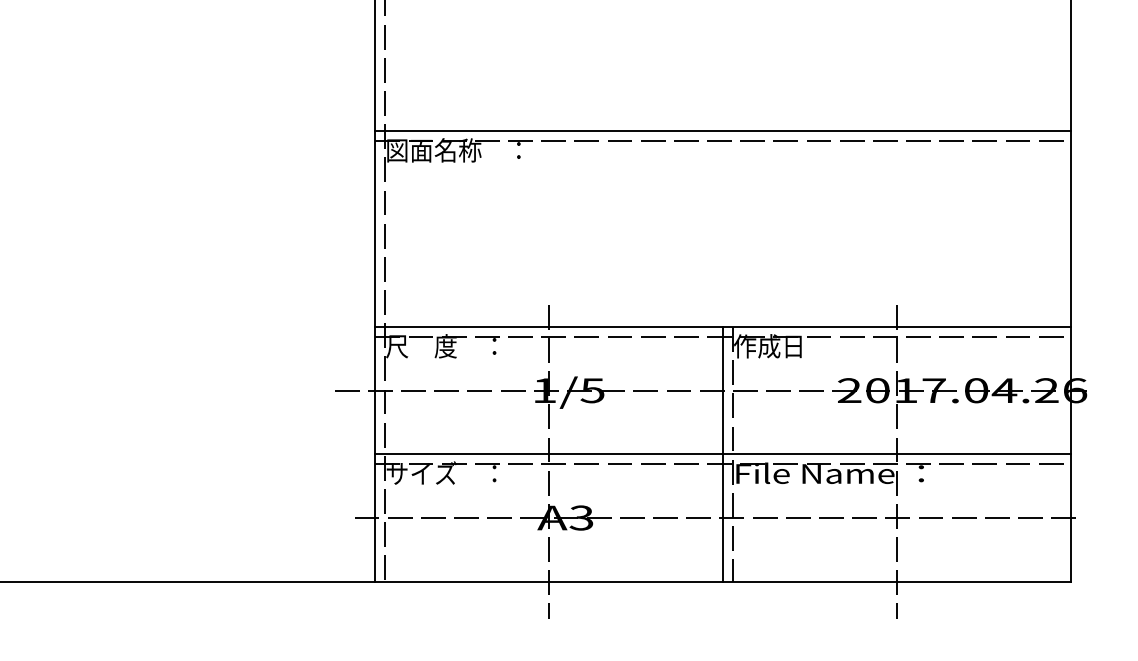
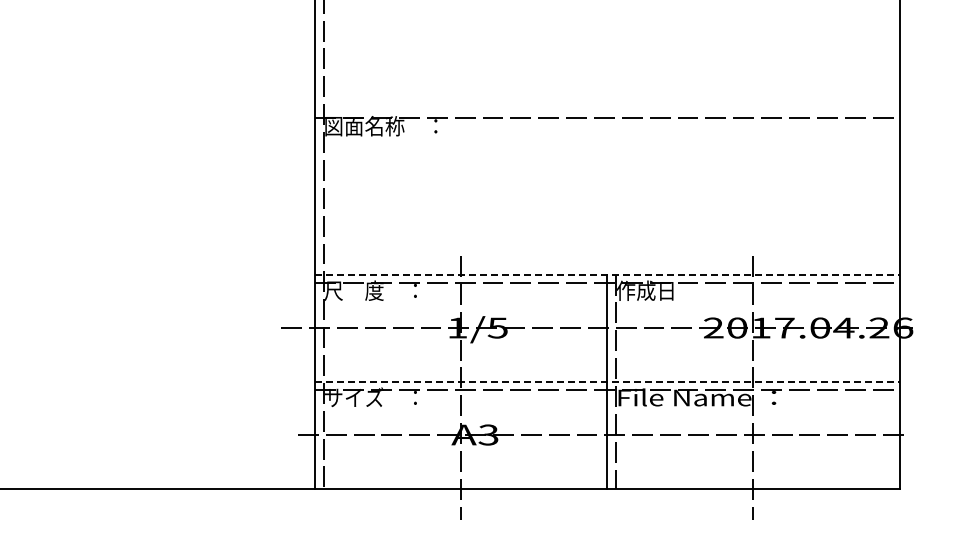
line: (723, 131) -> (607, 110), removed
line: (723, 326) -> (607, 274), solid -> dashed
line: (723, 454) -> (607, 381), solid -> dashed

